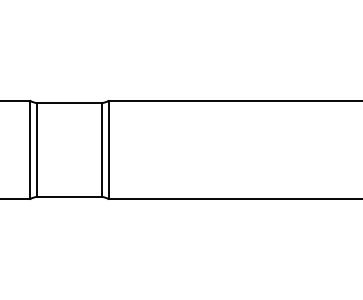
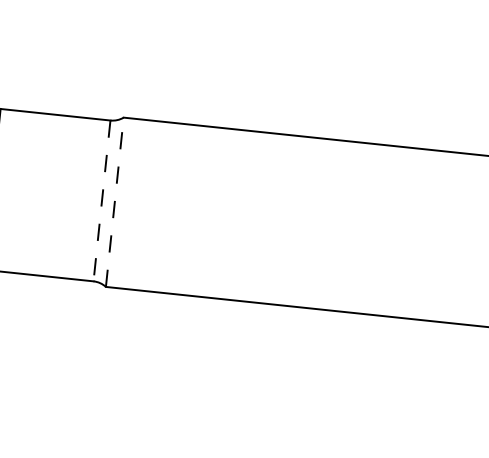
line: (101, 149) -> (102, 200), solid -> dashed
line: (109, 149) -> (115, 201), solid -> dashed

